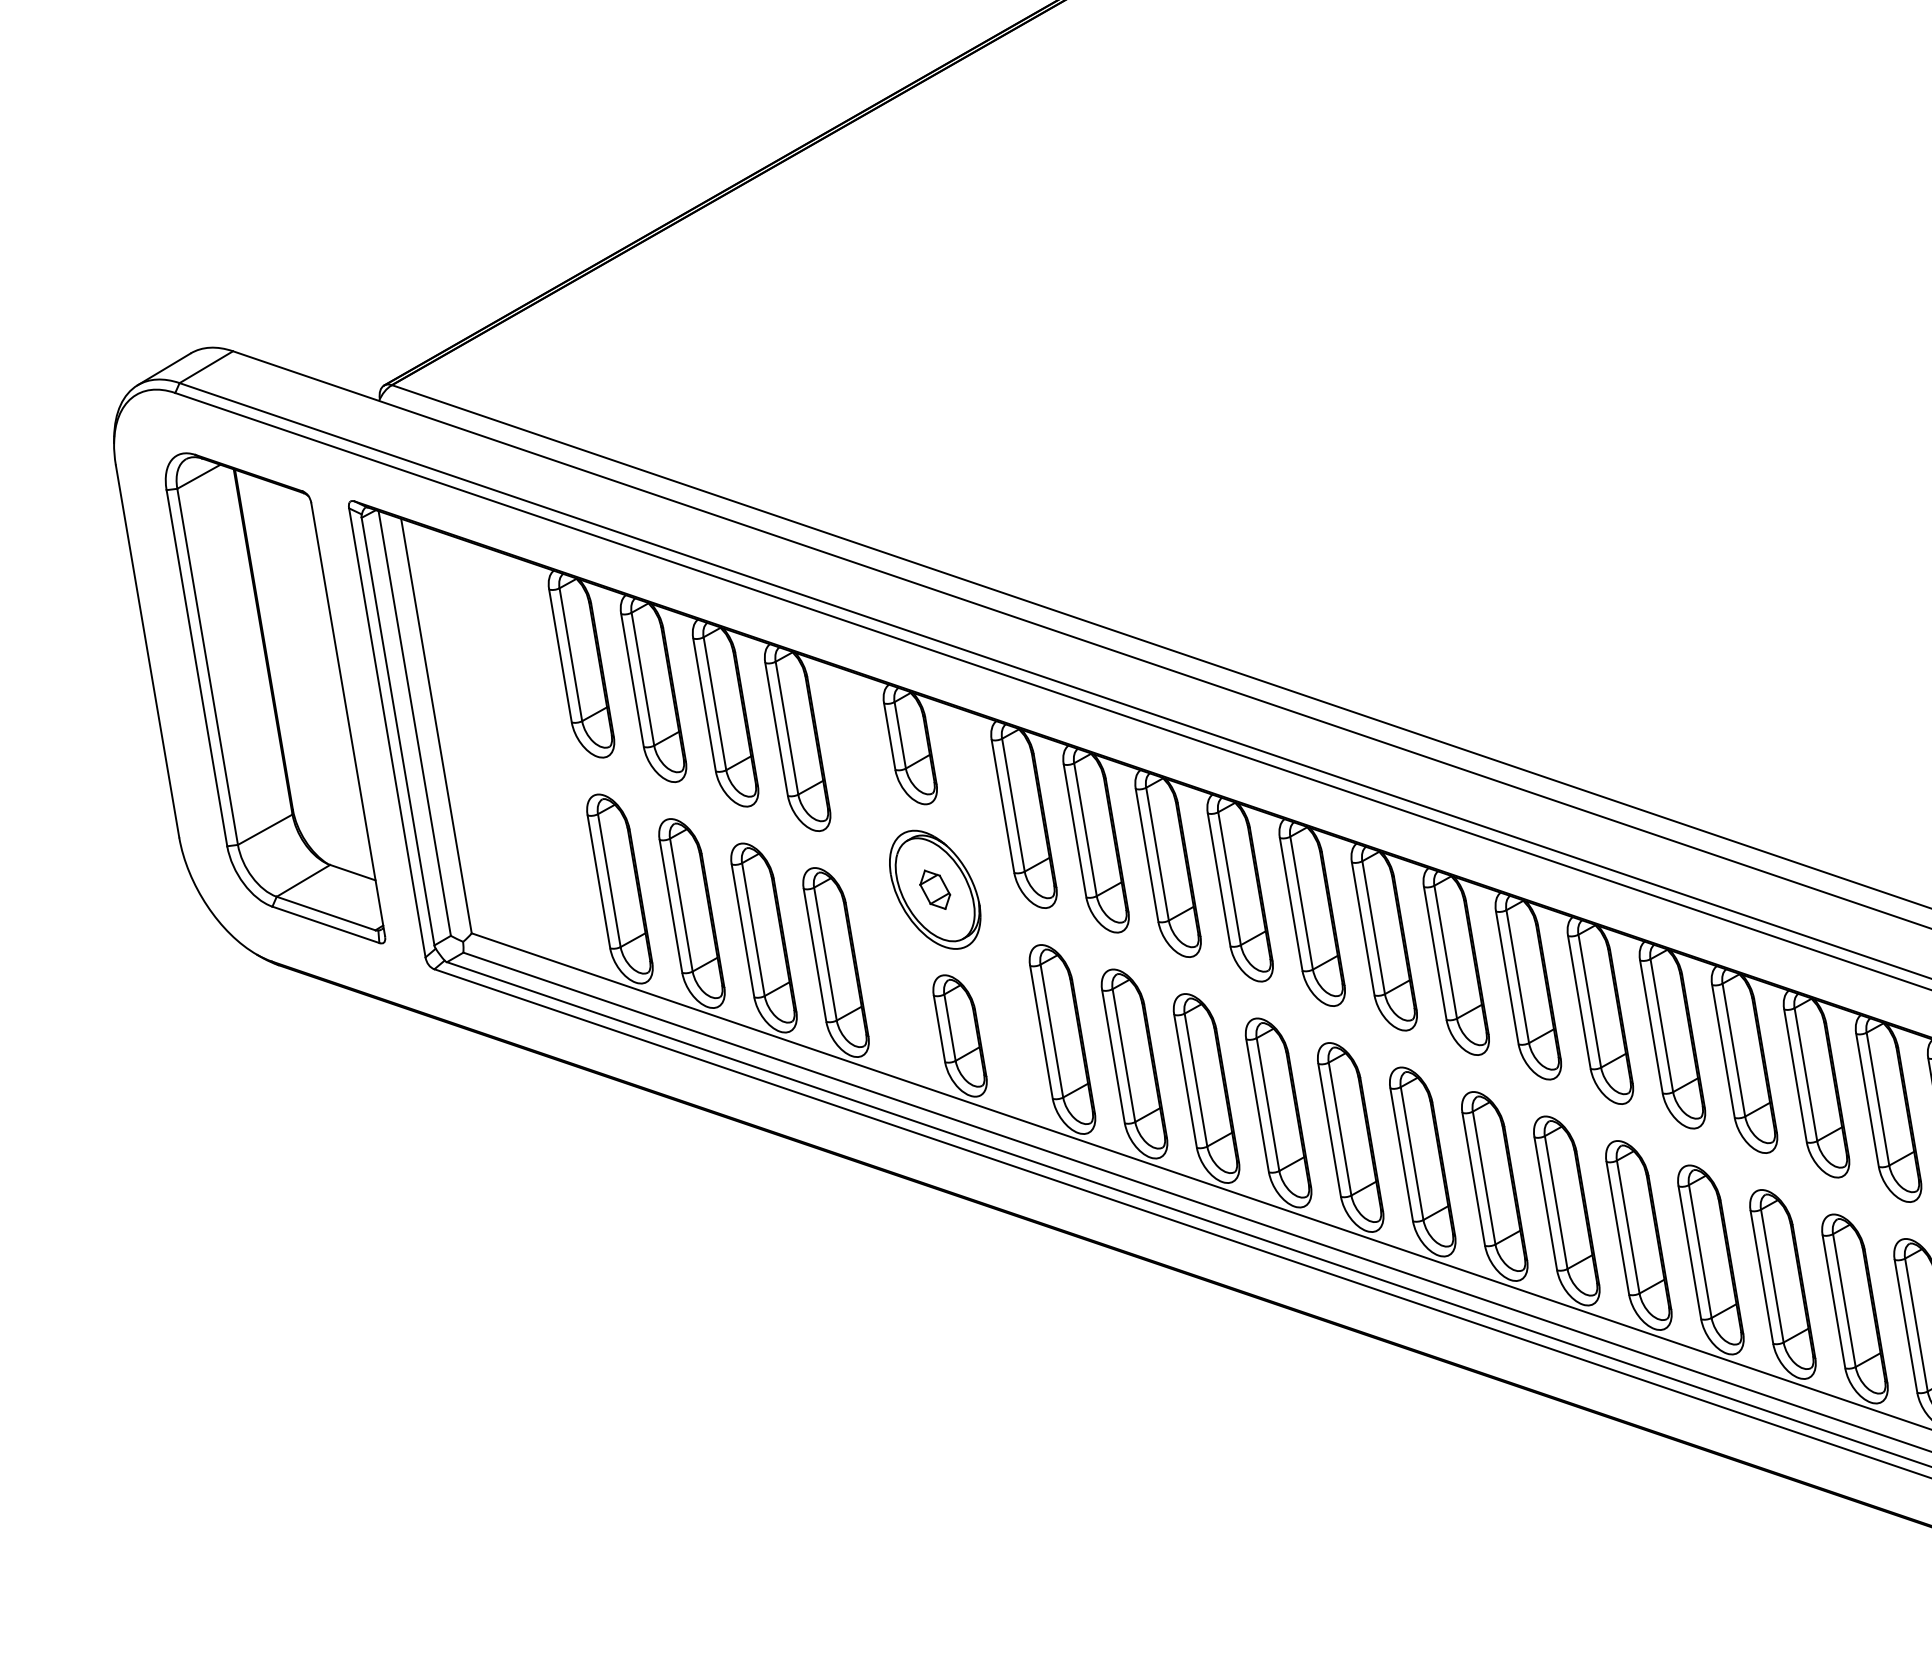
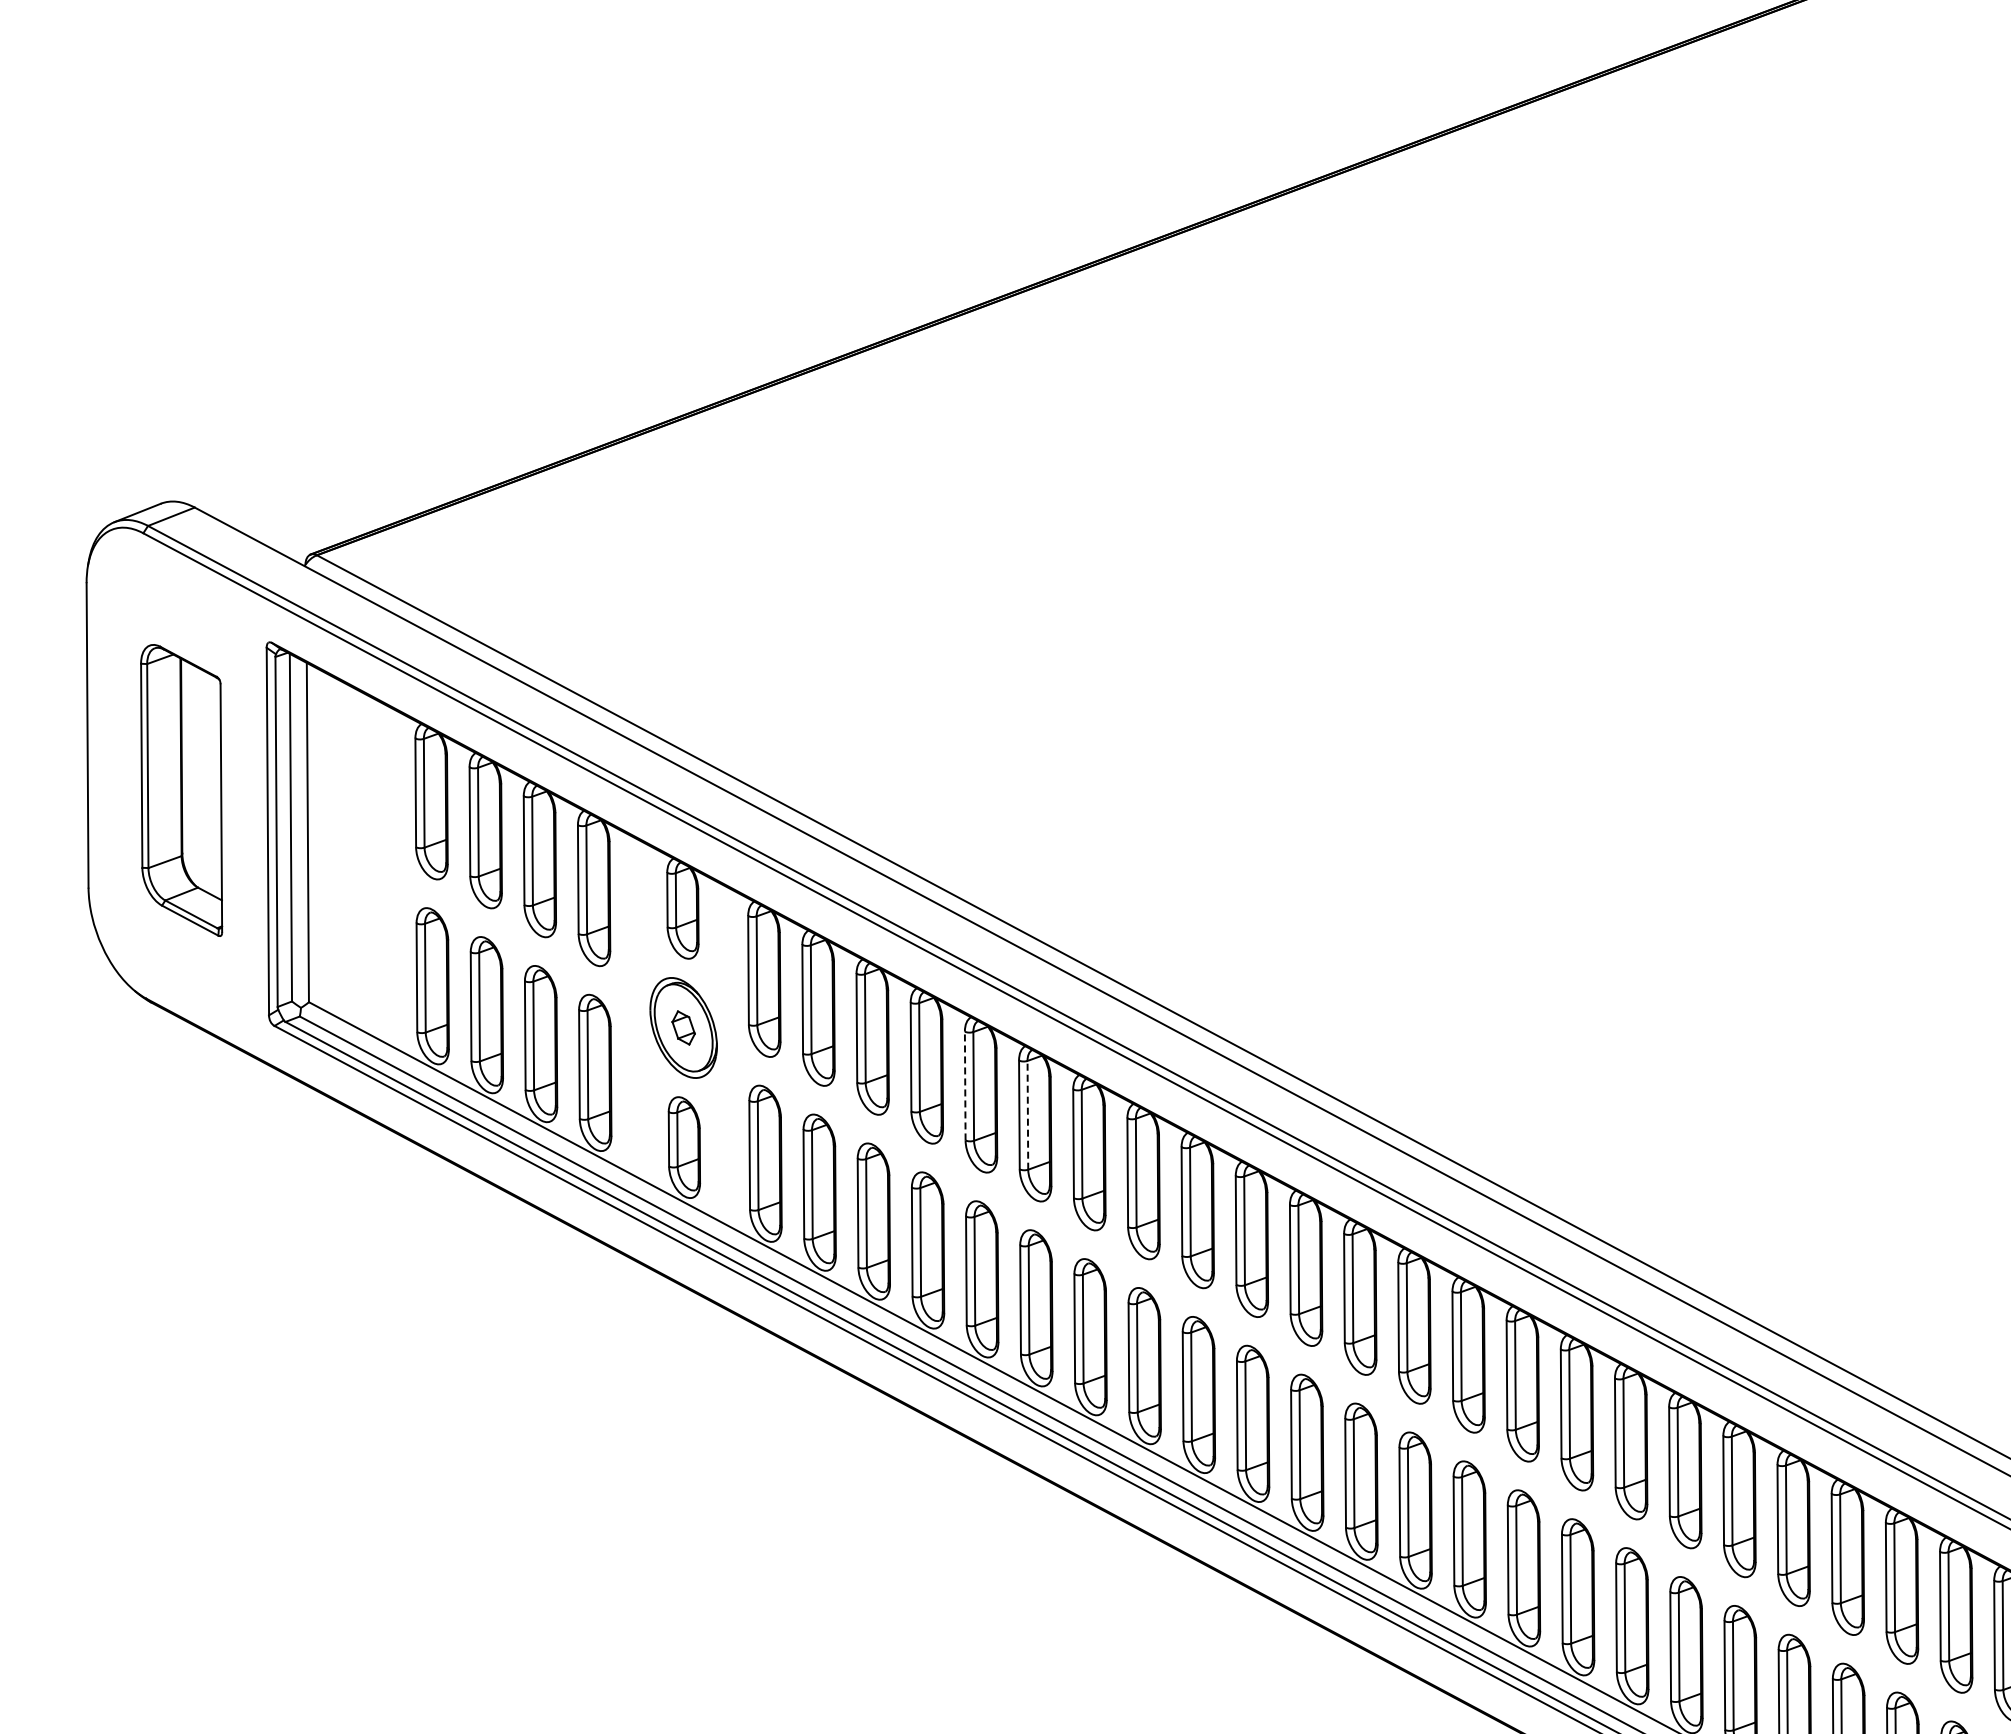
part: (273, 699) -> (181, 790), size x0.7
line: (1291, 903) -> (965, 1085), solid -> dashed
line: (1373, 926) -> (1027, 1114), solid -> dashed

